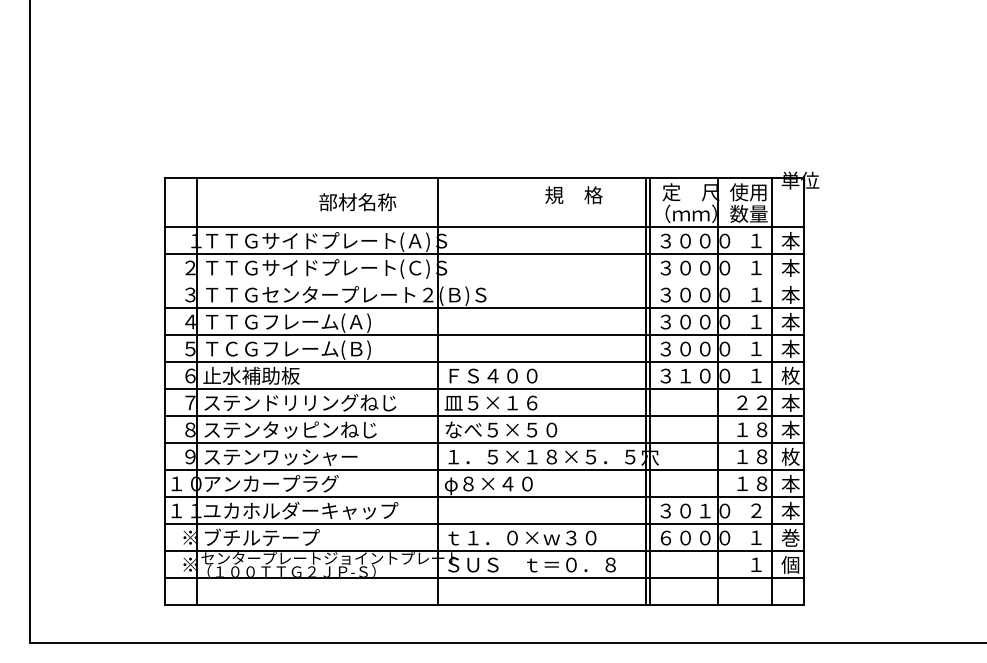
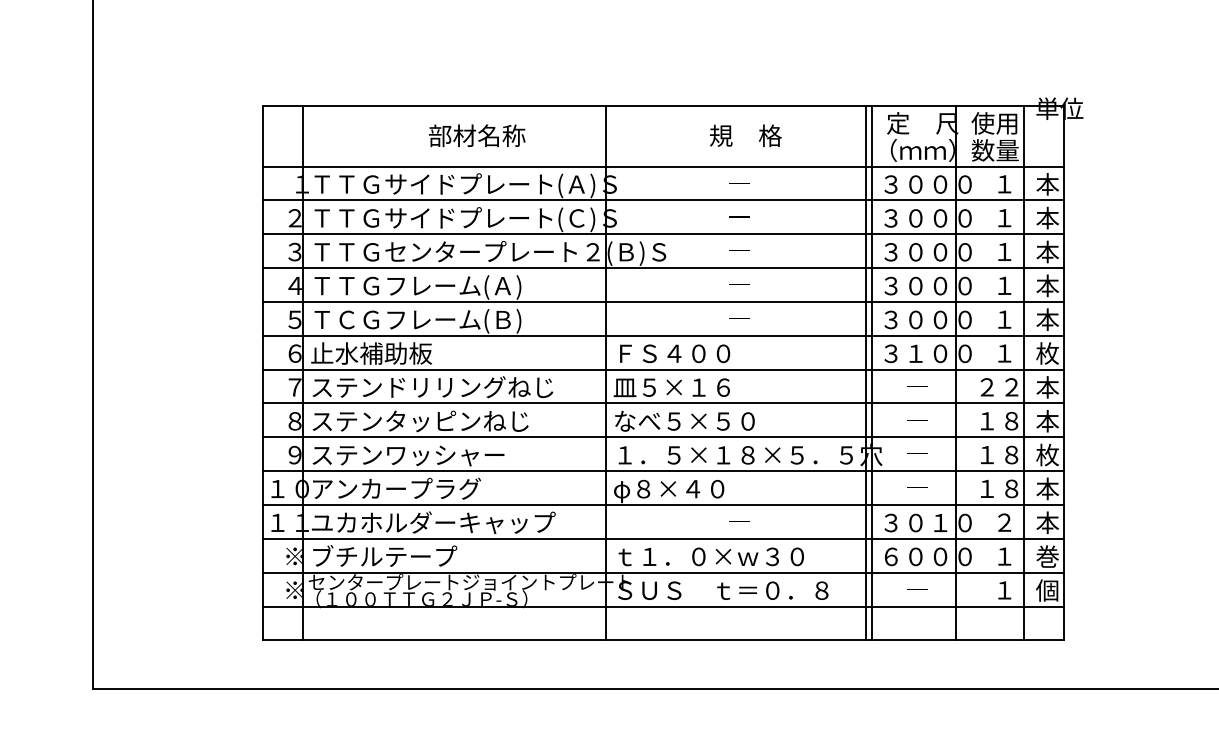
text: (573, 195) -> (745, 136), moved
text: (357, 202) -> (476, 136), moved
line: (484, 280) -> (663, 233), added

